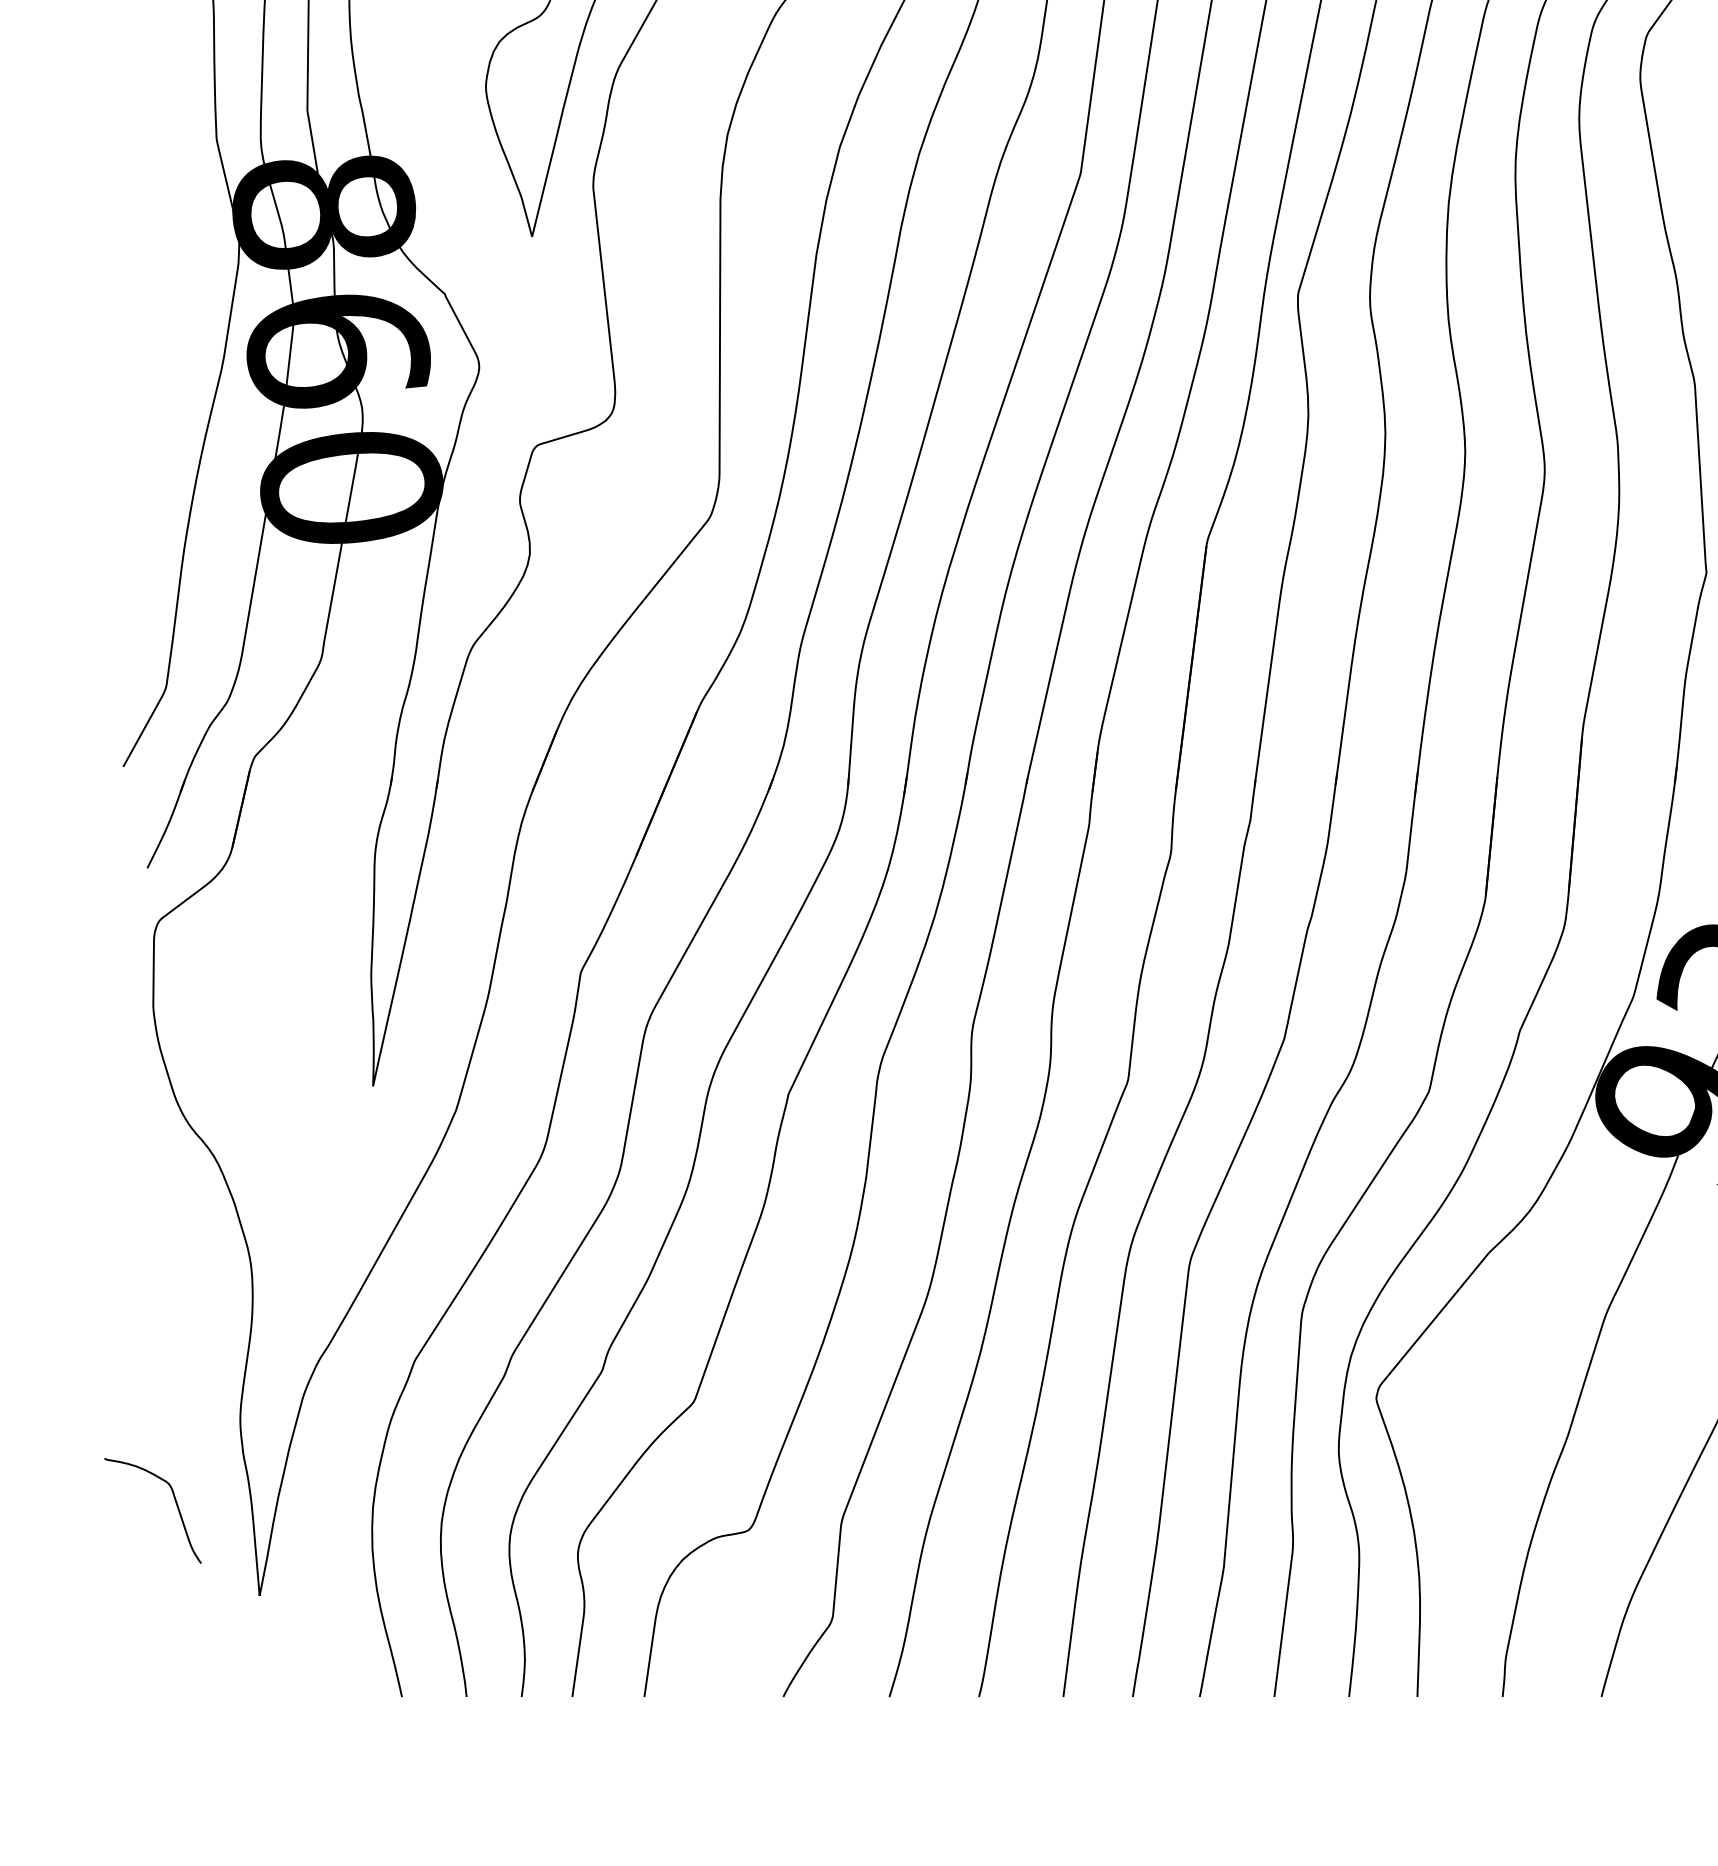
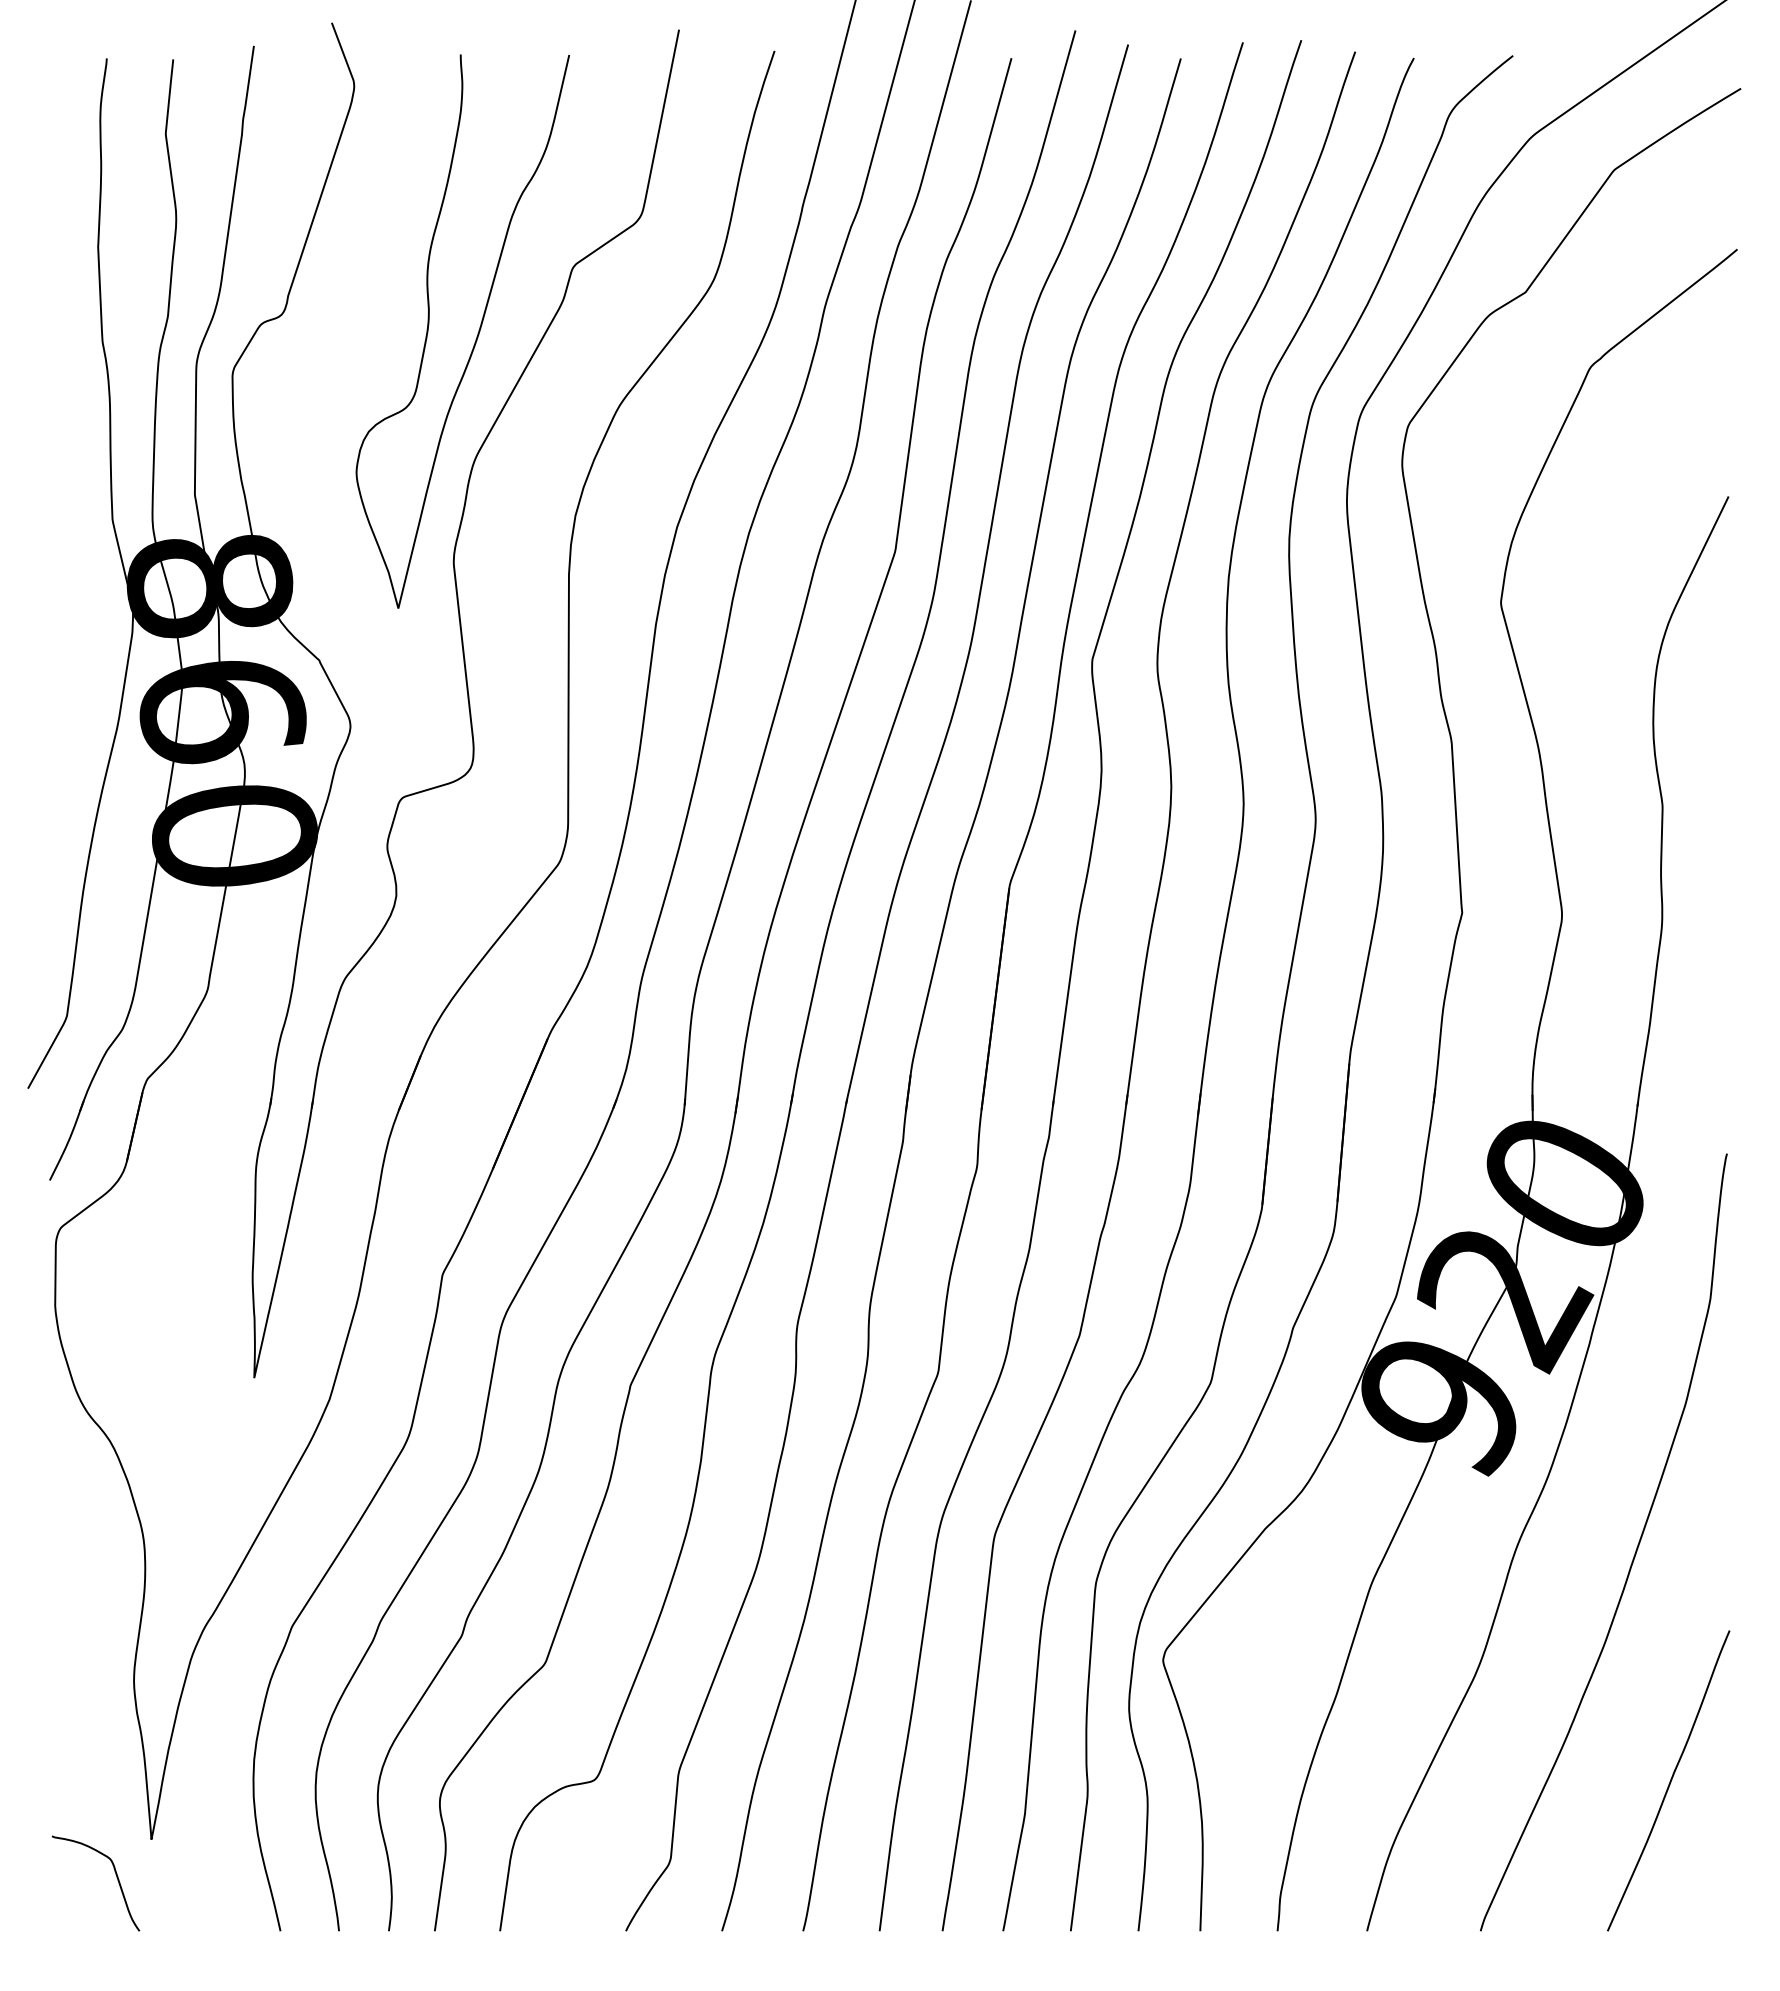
curve: (175, 1504) -> (116, 1877), moved

